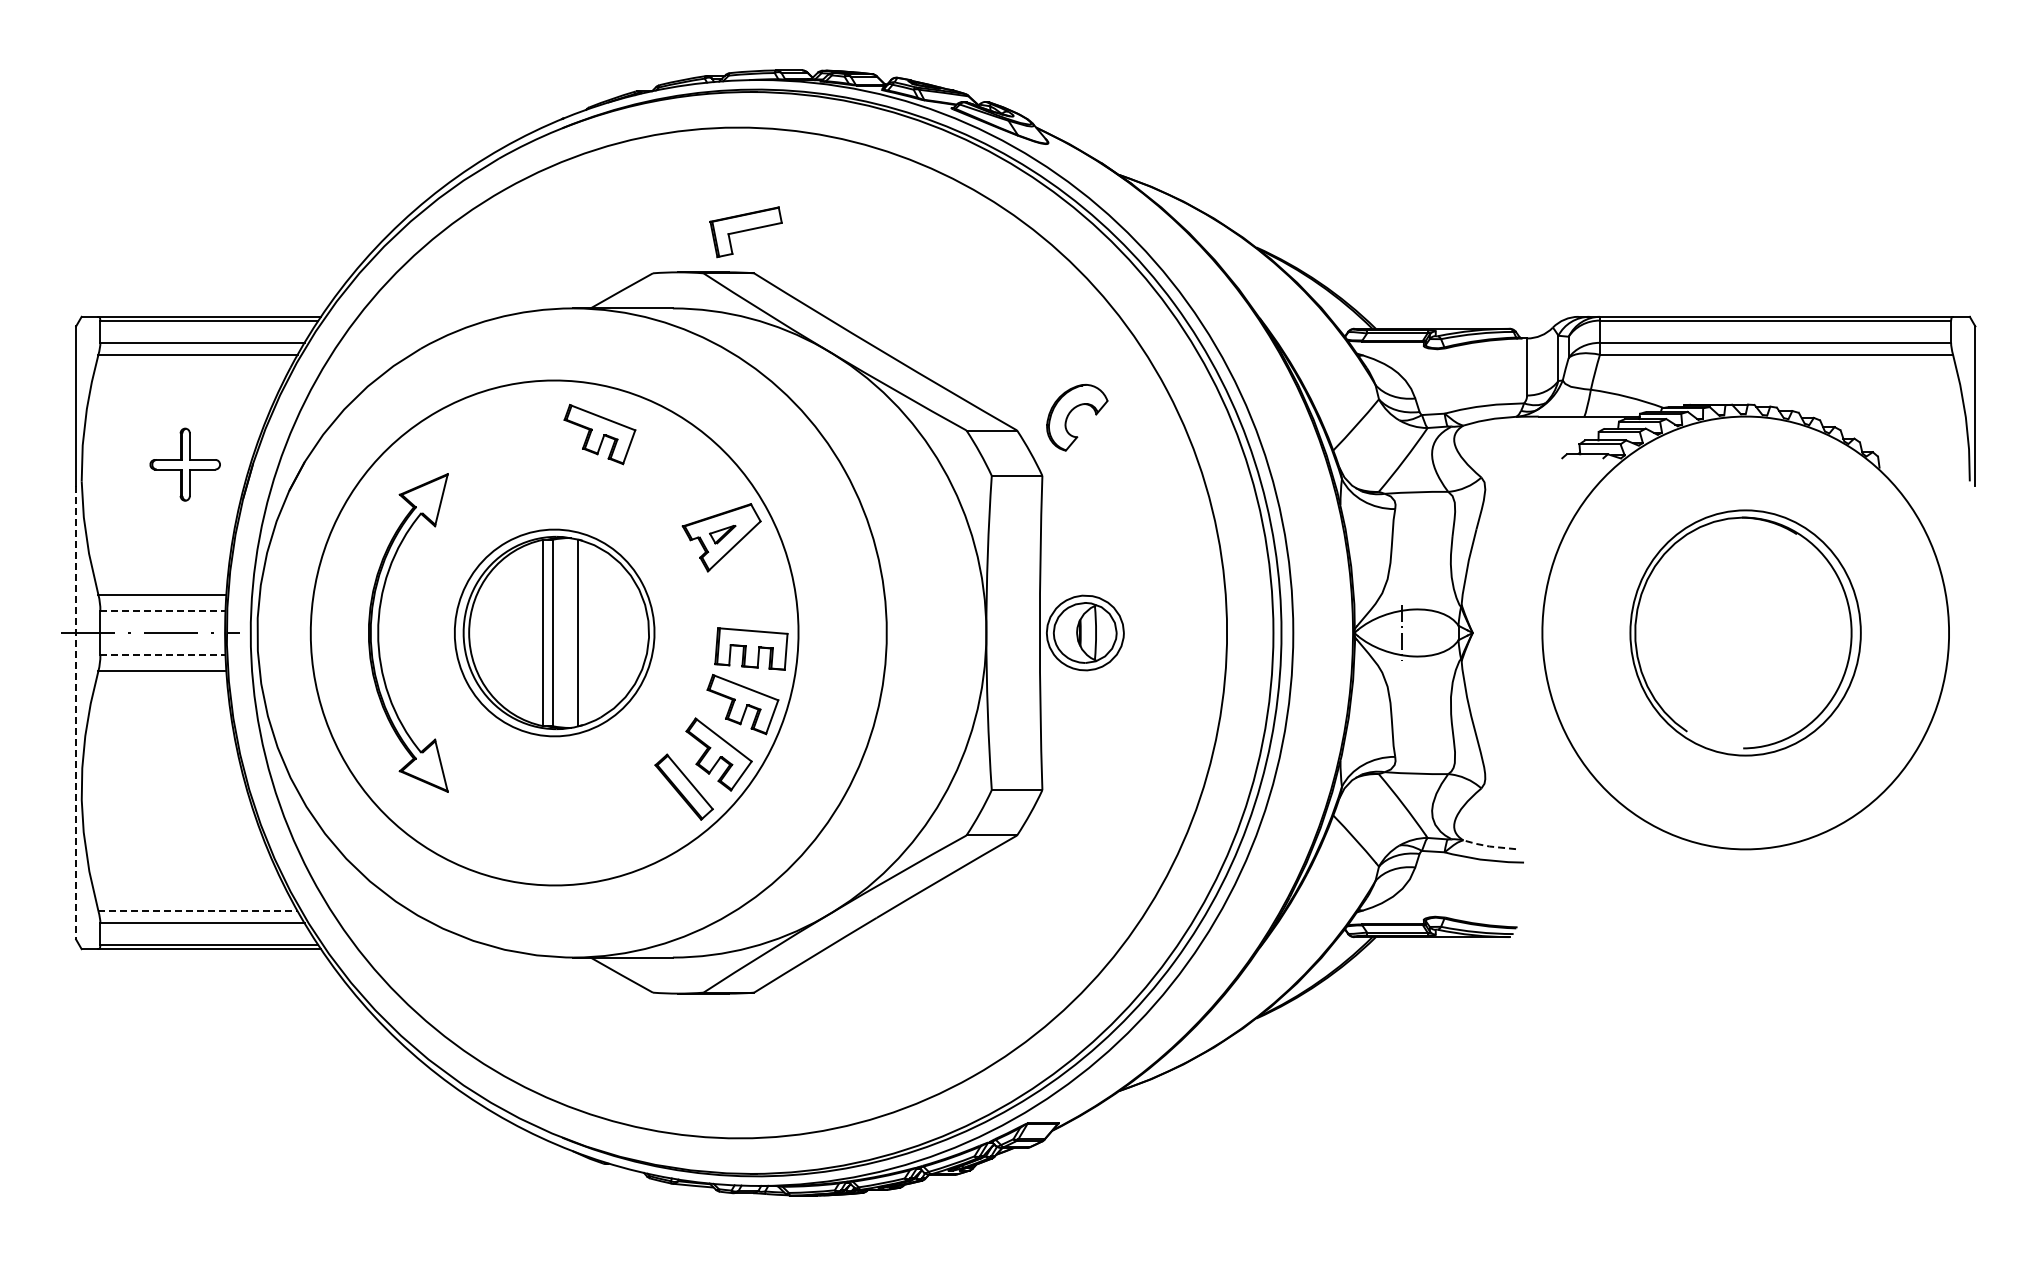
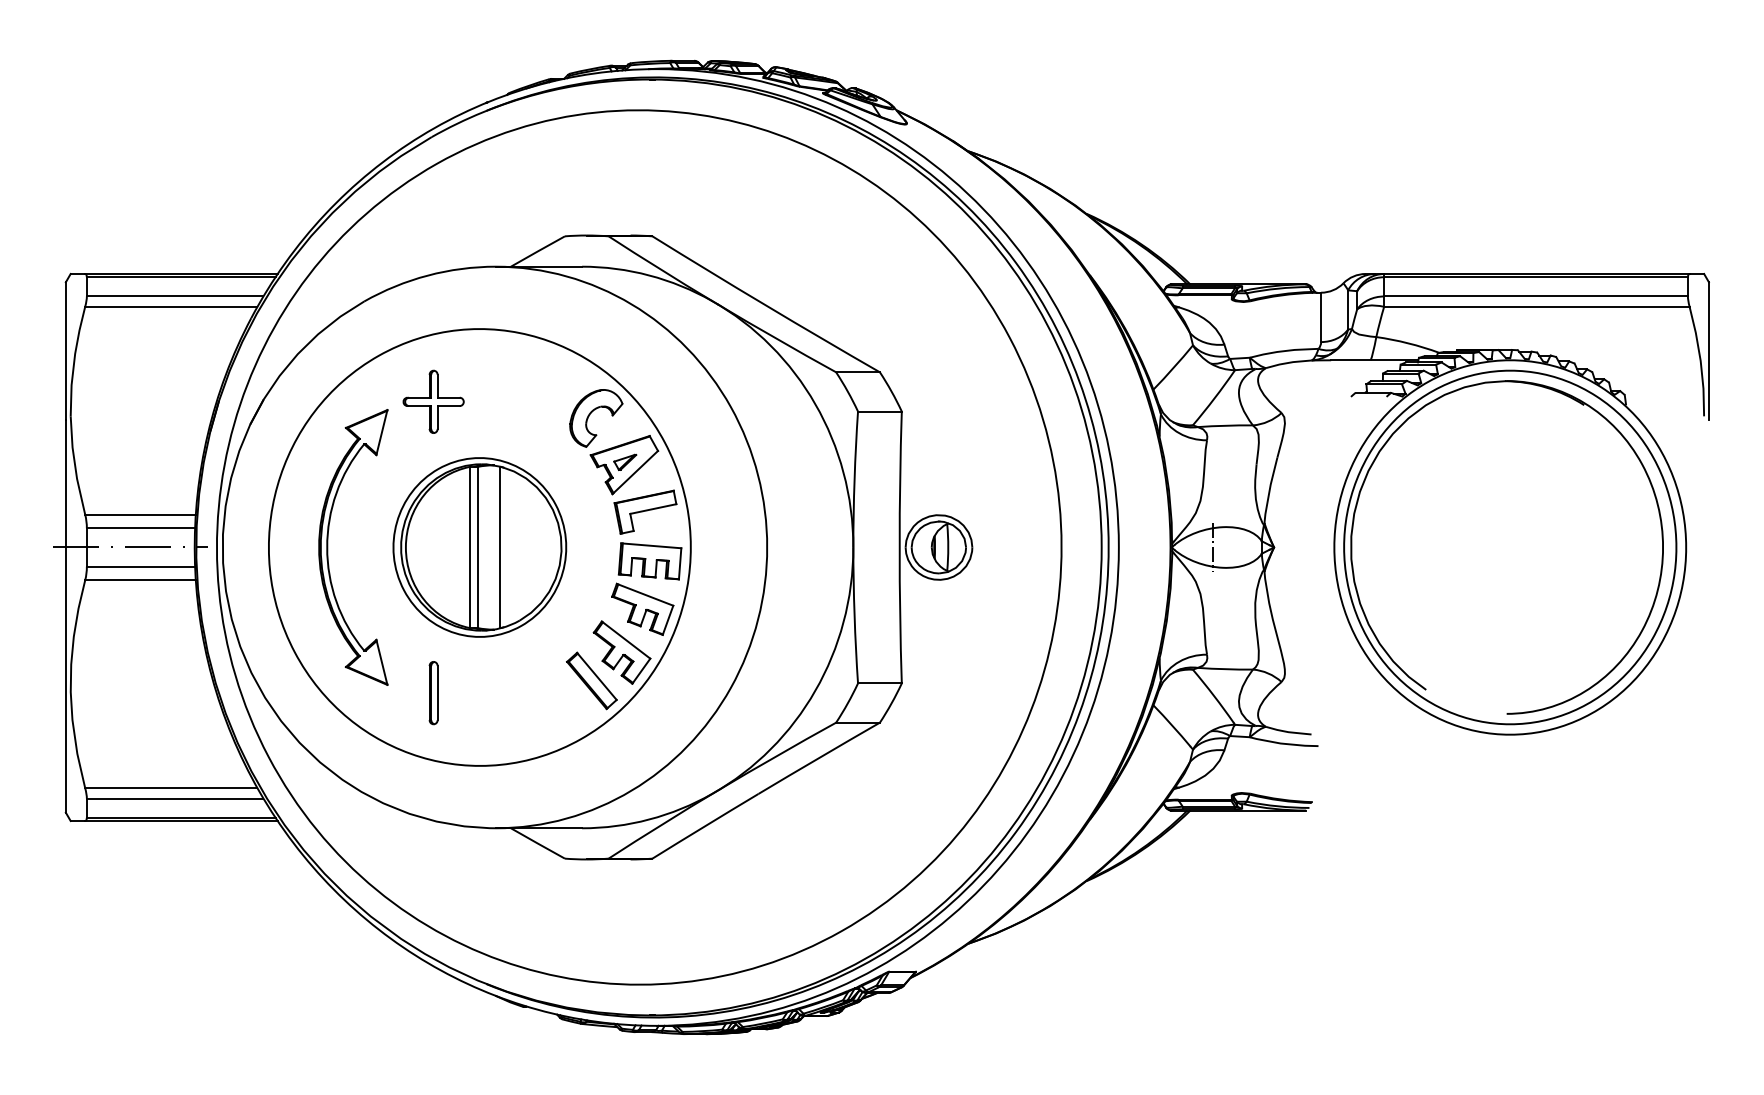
part: (745, 232) -> (644, 512), moved
part: (1072, 411) -> (592, 412), moved
part: (599, 434) -> (518, 375), removed
part: (184, 464) -> (433, 401), moved
line: (162, 610) -> (140, 528), dashed -> solid
part: (1745, 632) -> (1510, 547), size x1.67
line: (162, 655) -> (140, 566), dashed -> solid
line: (76, 712) -> (66, 616), dashed -> solid
part: (500, 801) -> (433, 693), added
line: (1488, 846) -> (1287, 732), dashed -> solid
line: (198, 911) -> (171, 788), dashed -> solid

